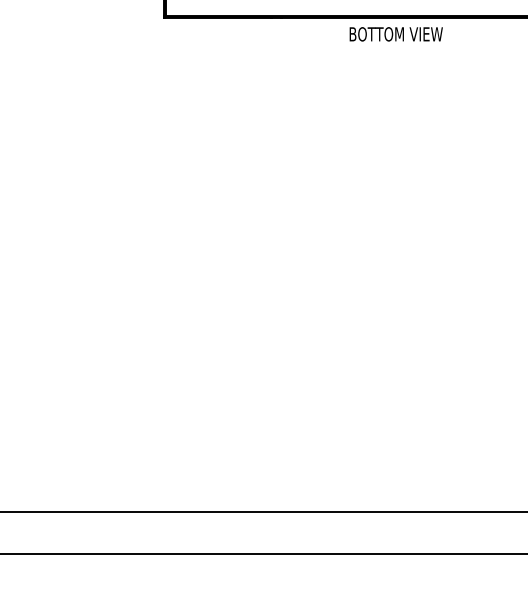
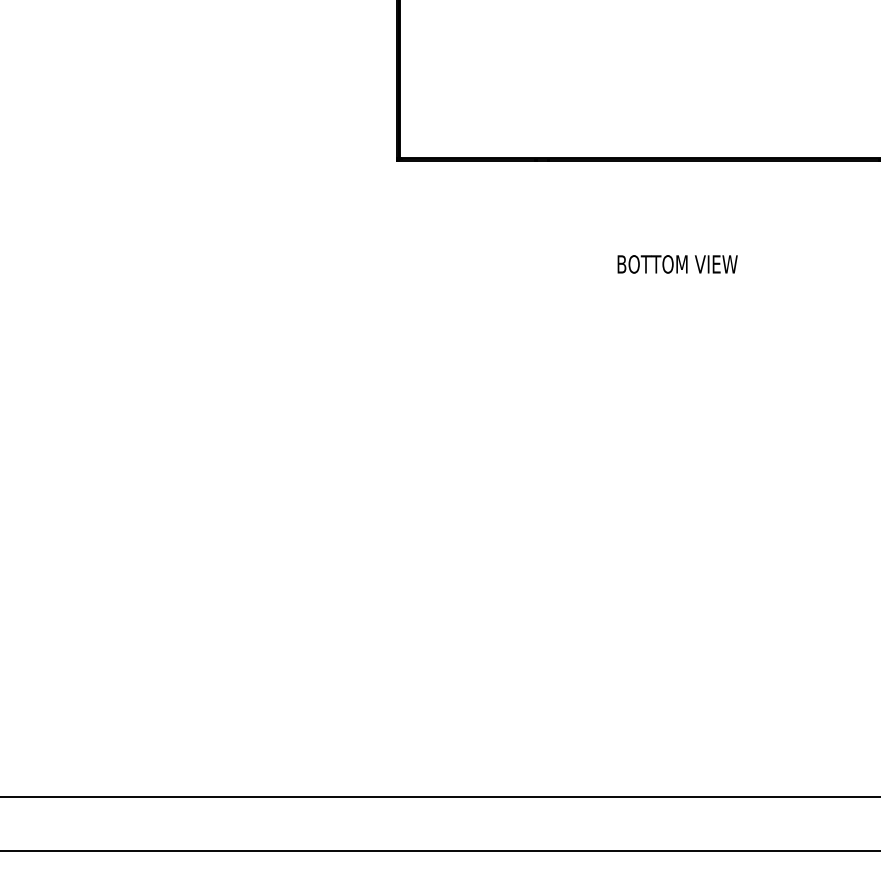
text: (396, 34) -> (677, 264), moved

